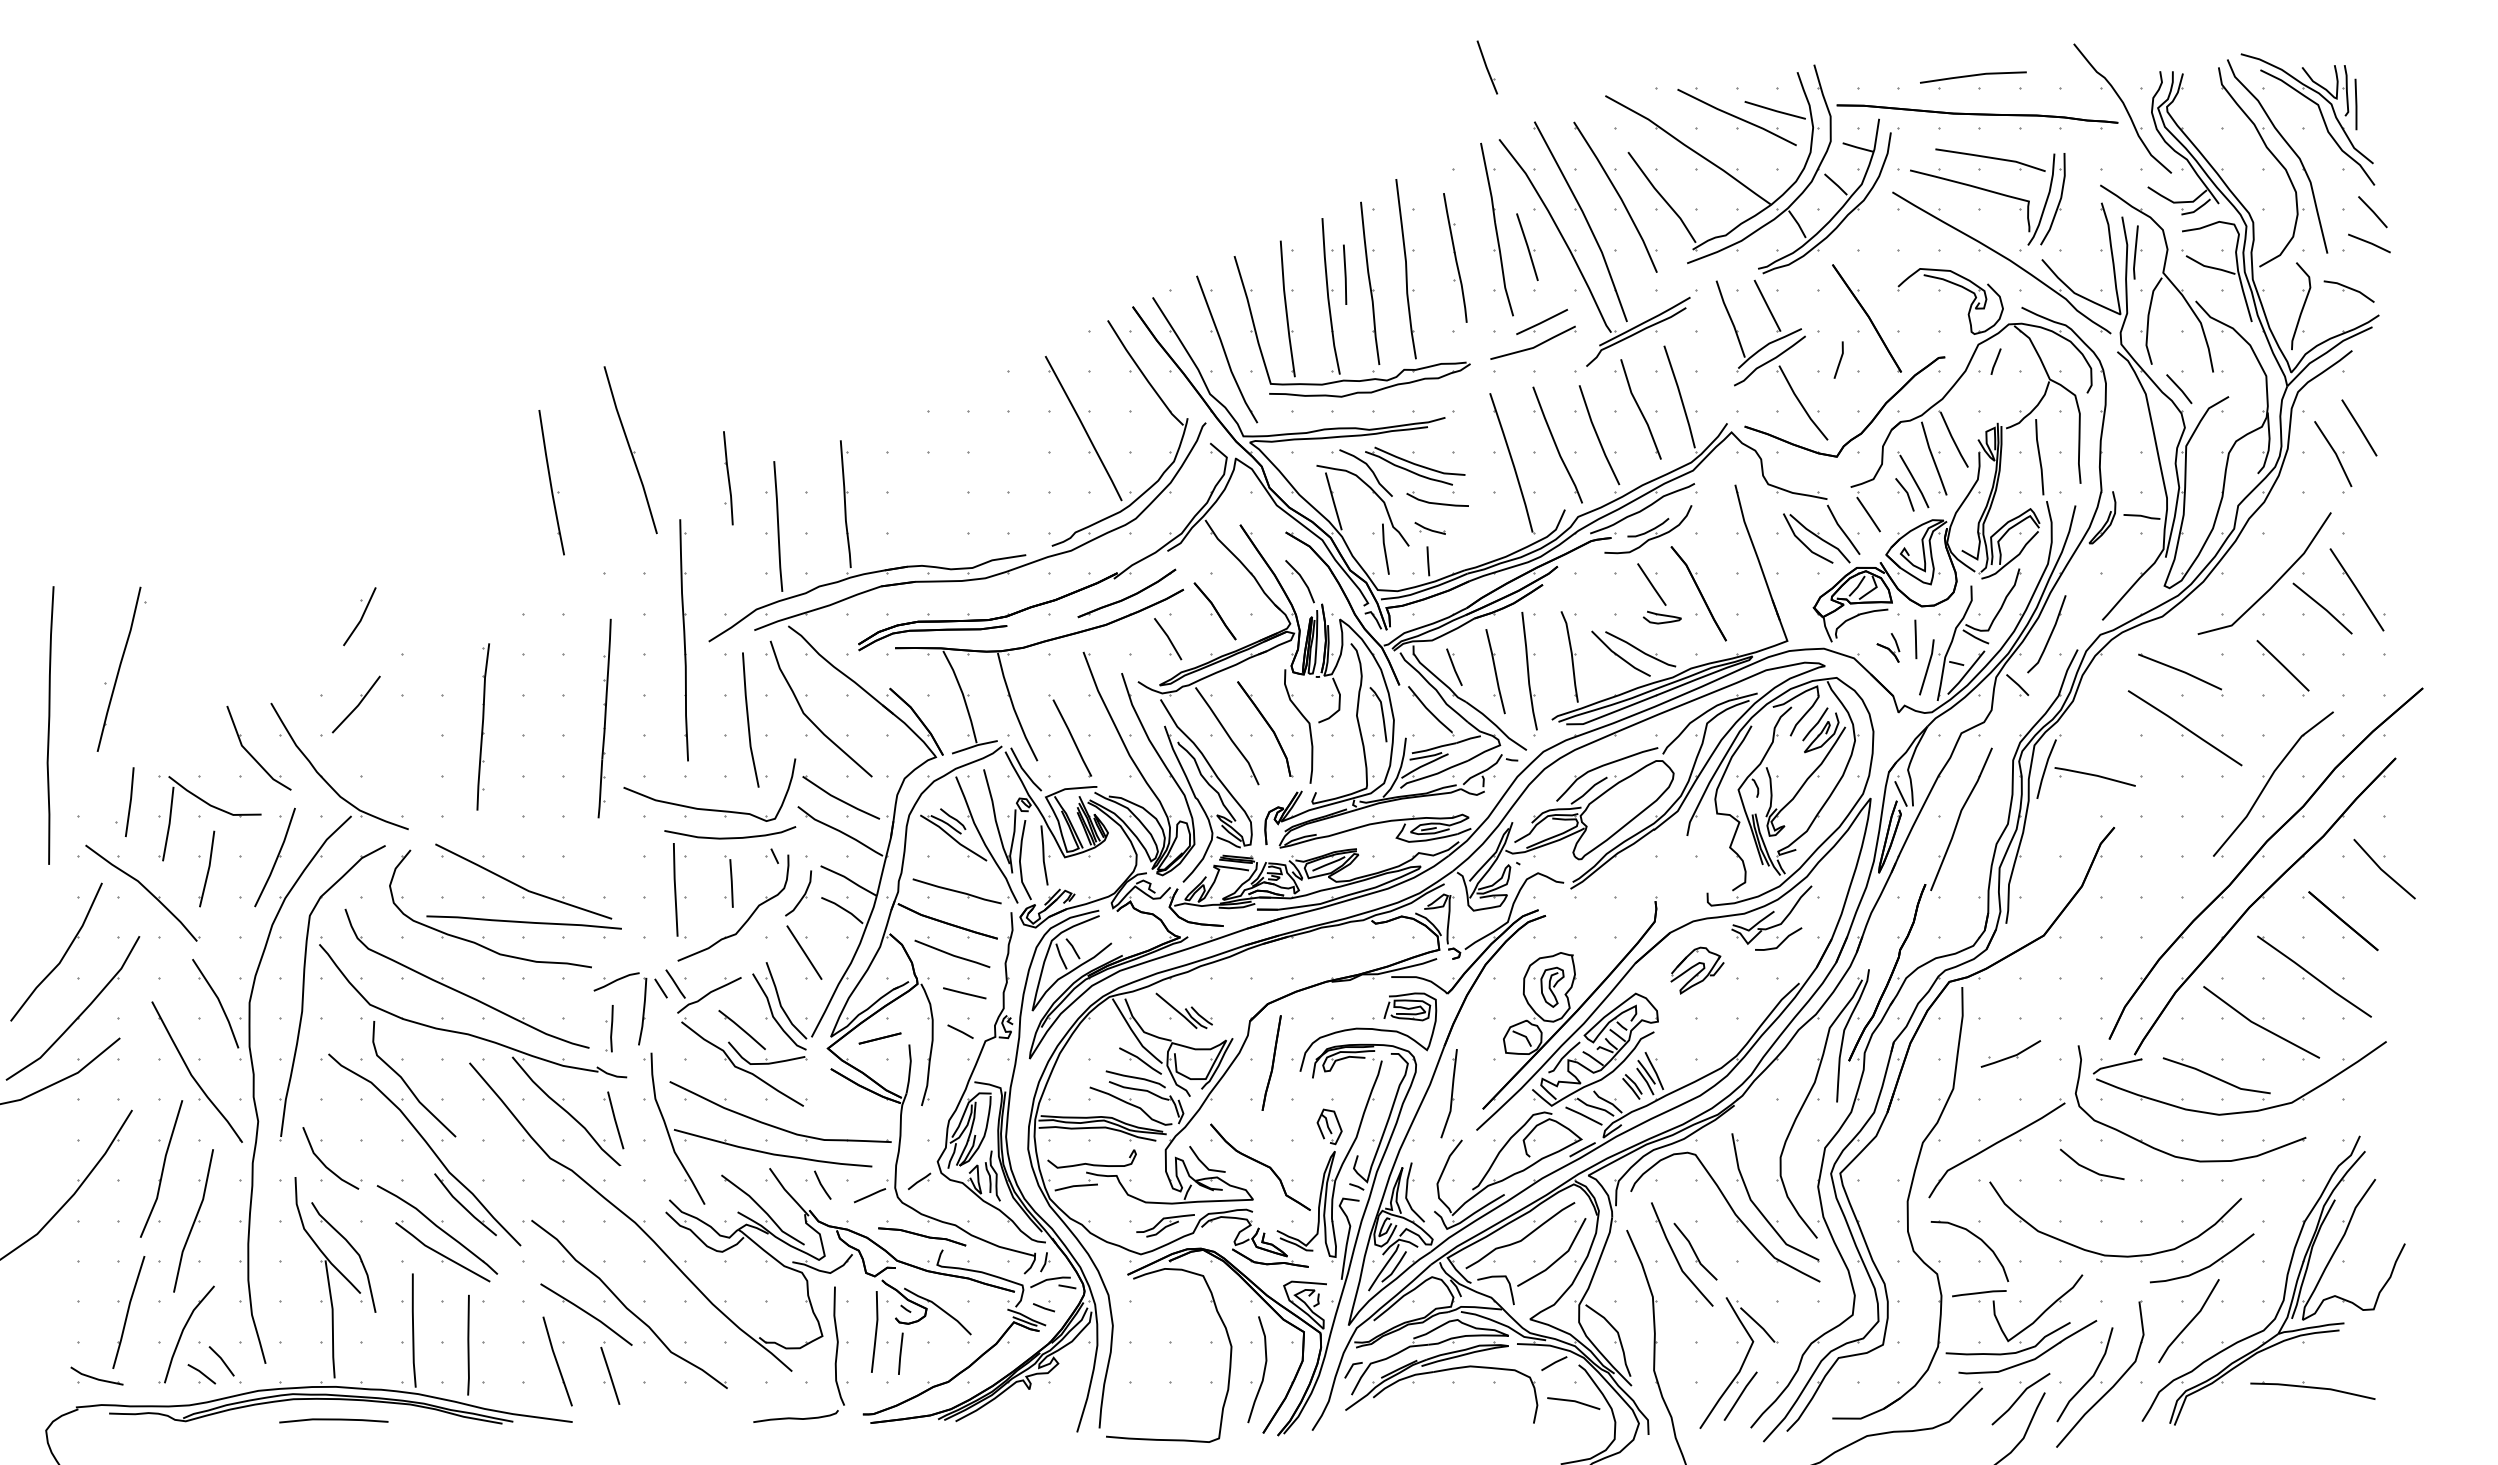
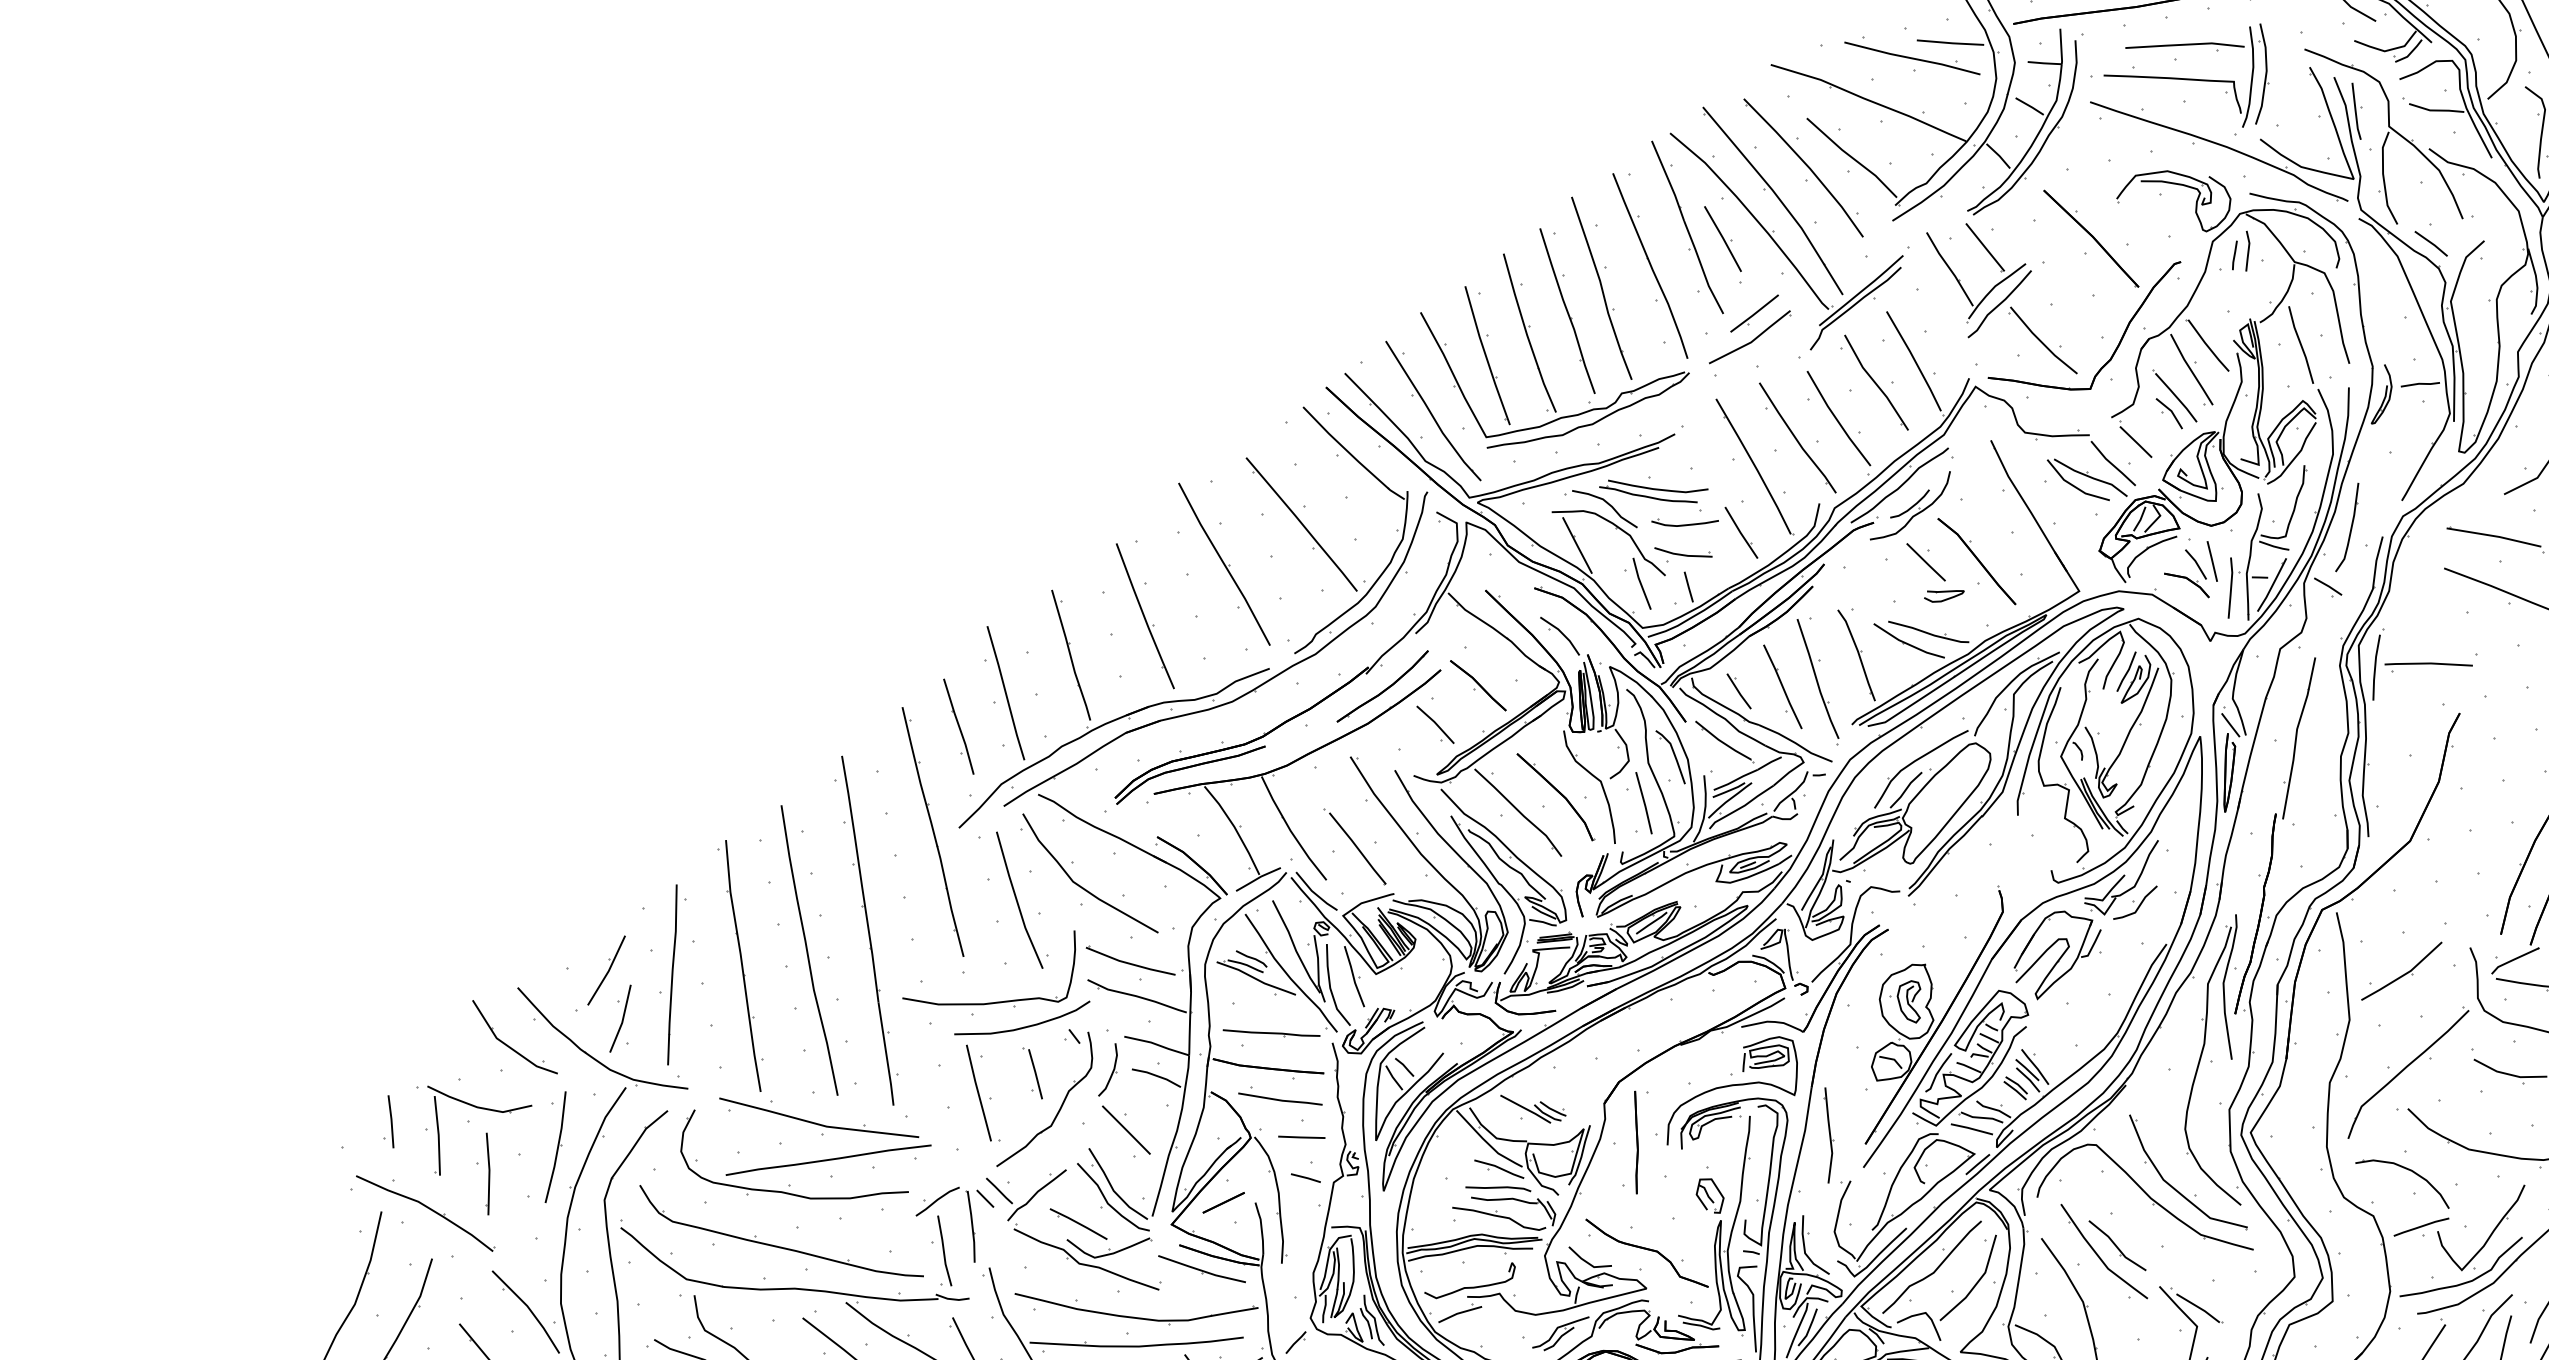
part: (1487, 67) -> (1741, 532), moved
part: (1455, 257) -> (1650, 265), size x1.43
line: (1345, 274) -> (1644, 802), moved
line: (1839, 359) -> (2247, 250), moved
part: (630, 450) -> (1224, 564), moved
part: (728, 478) -> (959, 726), moved
part: (551, 482) -> (1145, 616), moved
part: (1430, 528) -> (1683, 552), size x1.67
part: (359, 616) -> (620, 1018), moved
part: (1888, 647) -> (2185, 575), size x1.67
part: (121, 668) -> (674, 973), moved
part: (604, 718) -> (867, 930), size x1.67
curve: (49, 725) -> (807, 950), moved
part: (483, 726) -> (743, 965), size x1.43
part: (124, 801) -> (386, 1121), size x0.71
part: (1697, 970) -> (2057, 953), size x1.67
part: (609, 1028) -> (940, 1251), size x1.43
part: (2010, 1053) -> (2401, 970), size x1.43
part: (847, 1095) -> (1202, 1269), added

